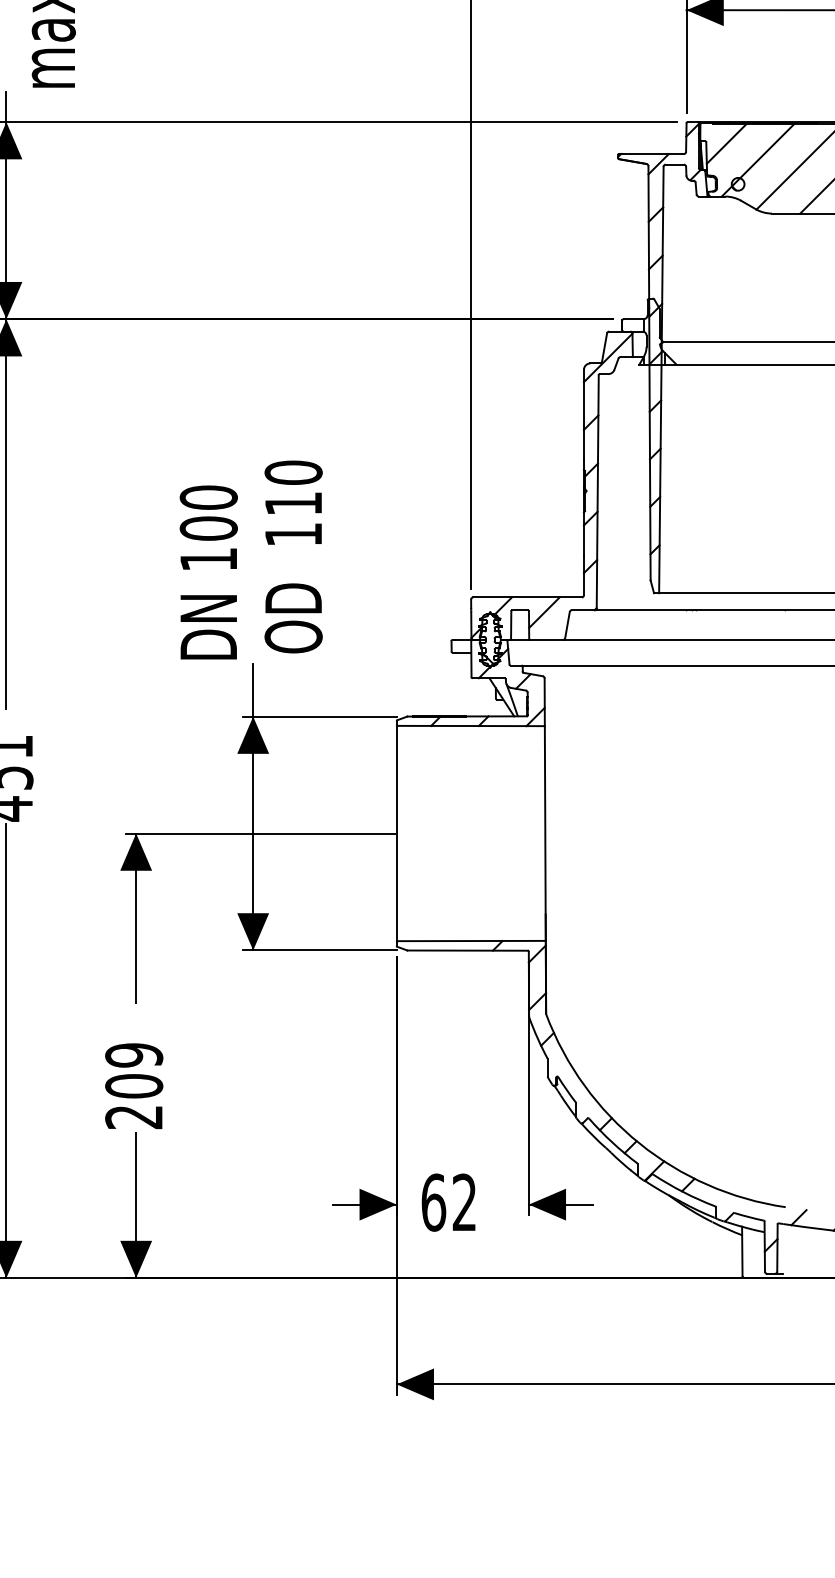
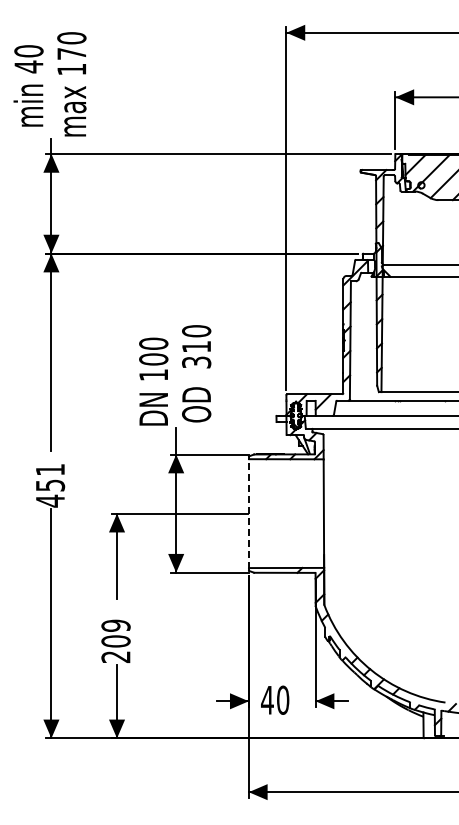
text: (293, 534) -> (196, 362), 110 -> 310
line: (396, 833) -> (248, 513), solid -> dashed
text: (449, 1201) -> (275, 699), 62 -> 40

